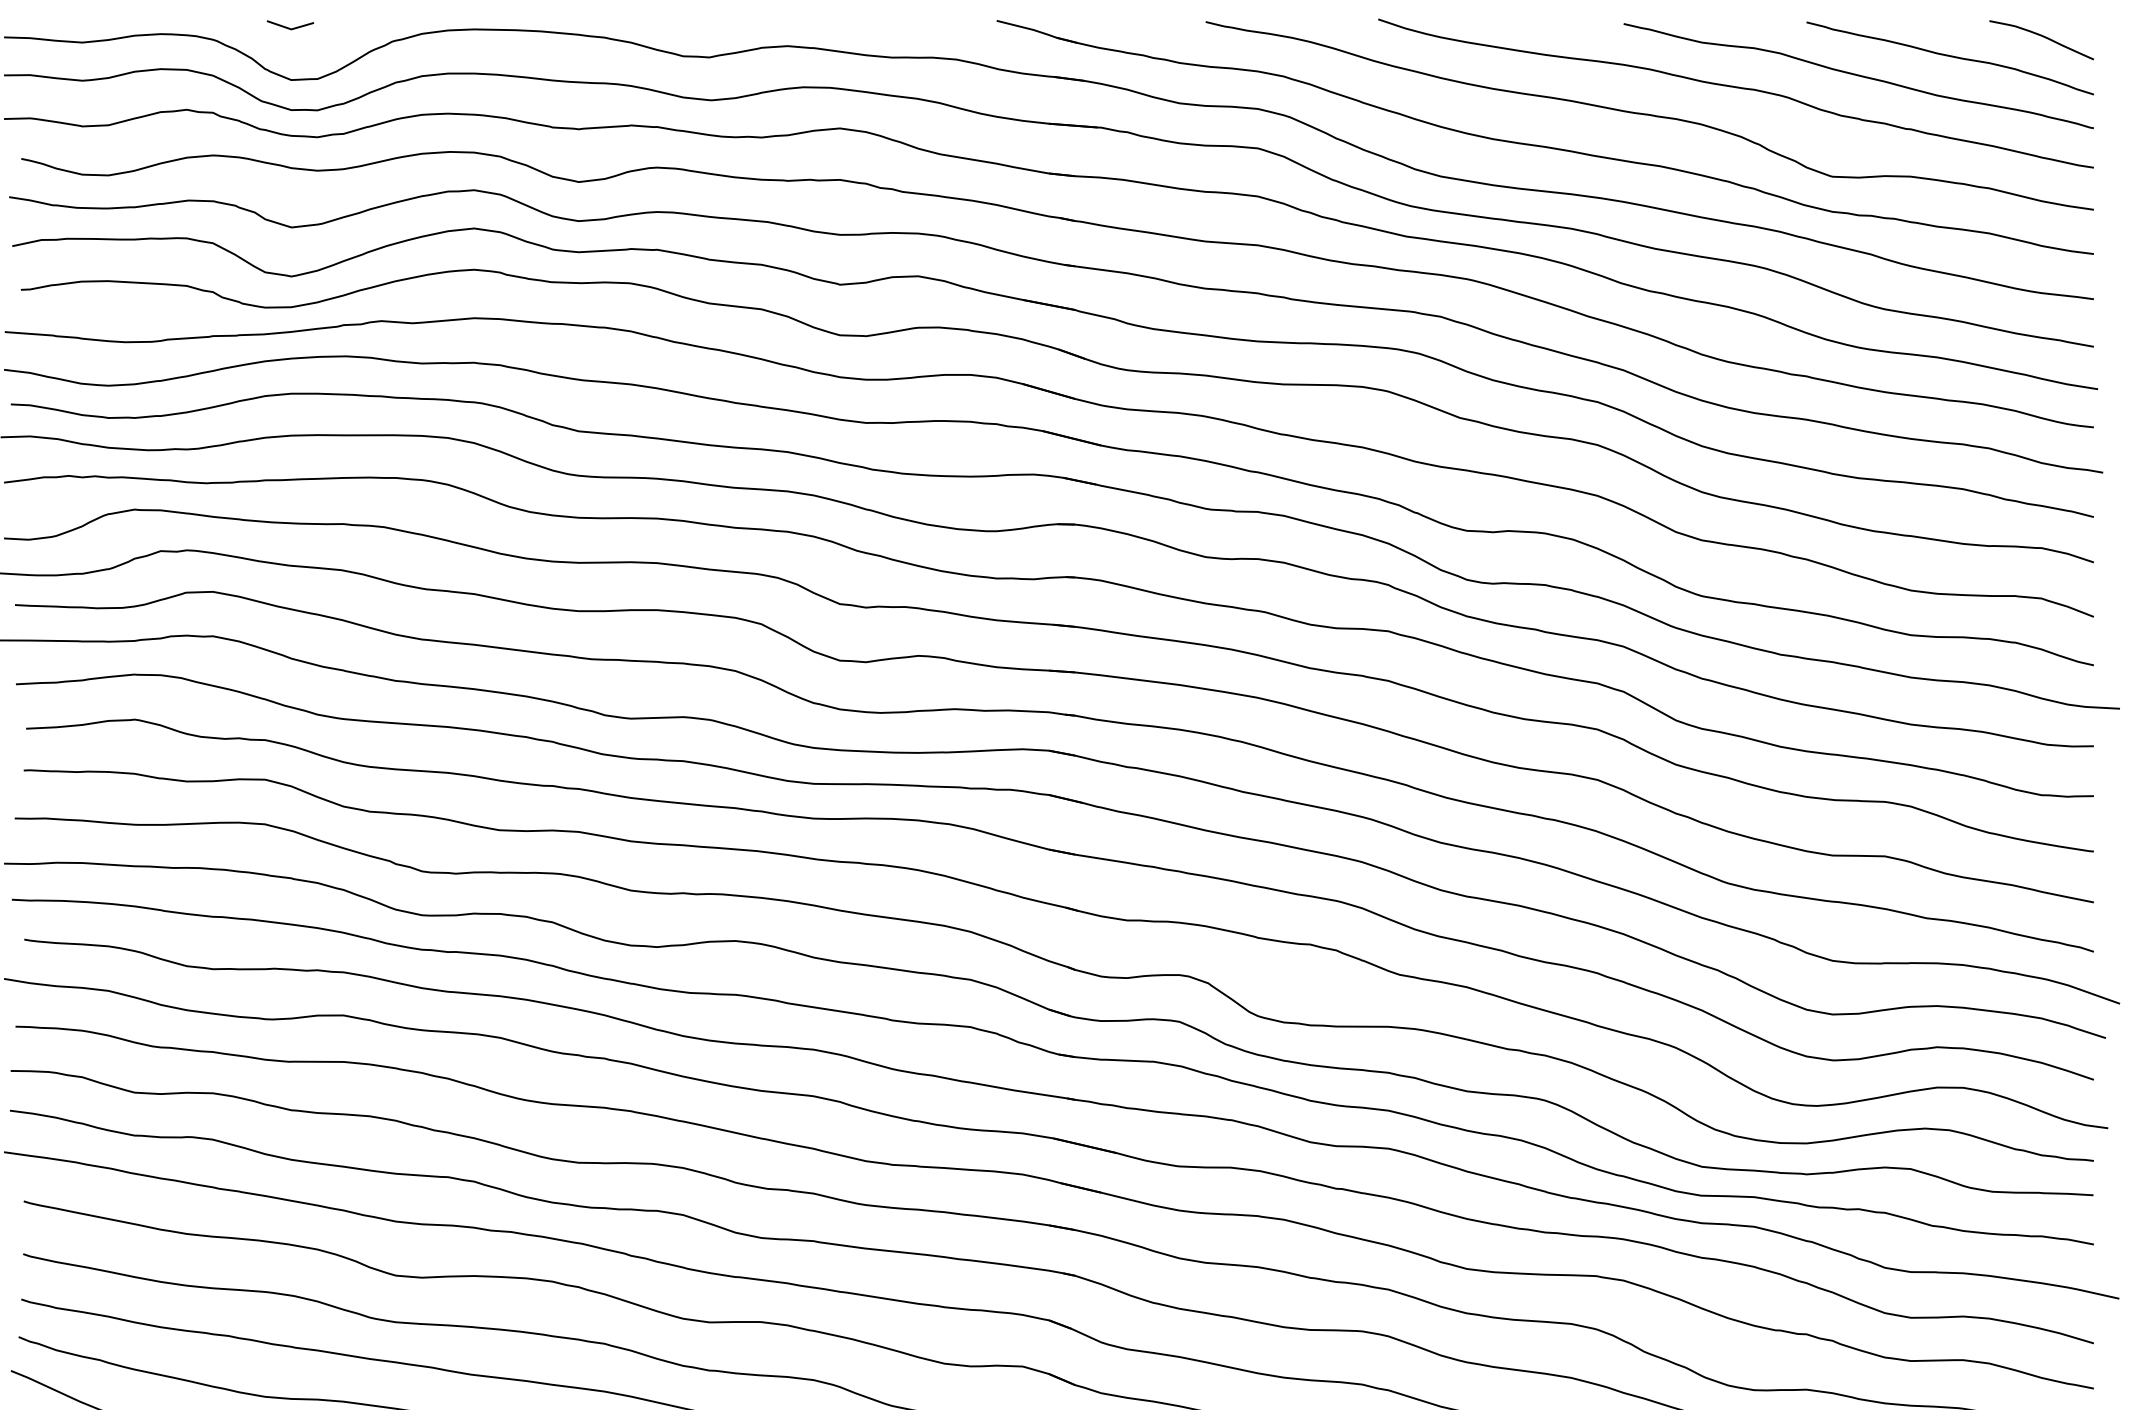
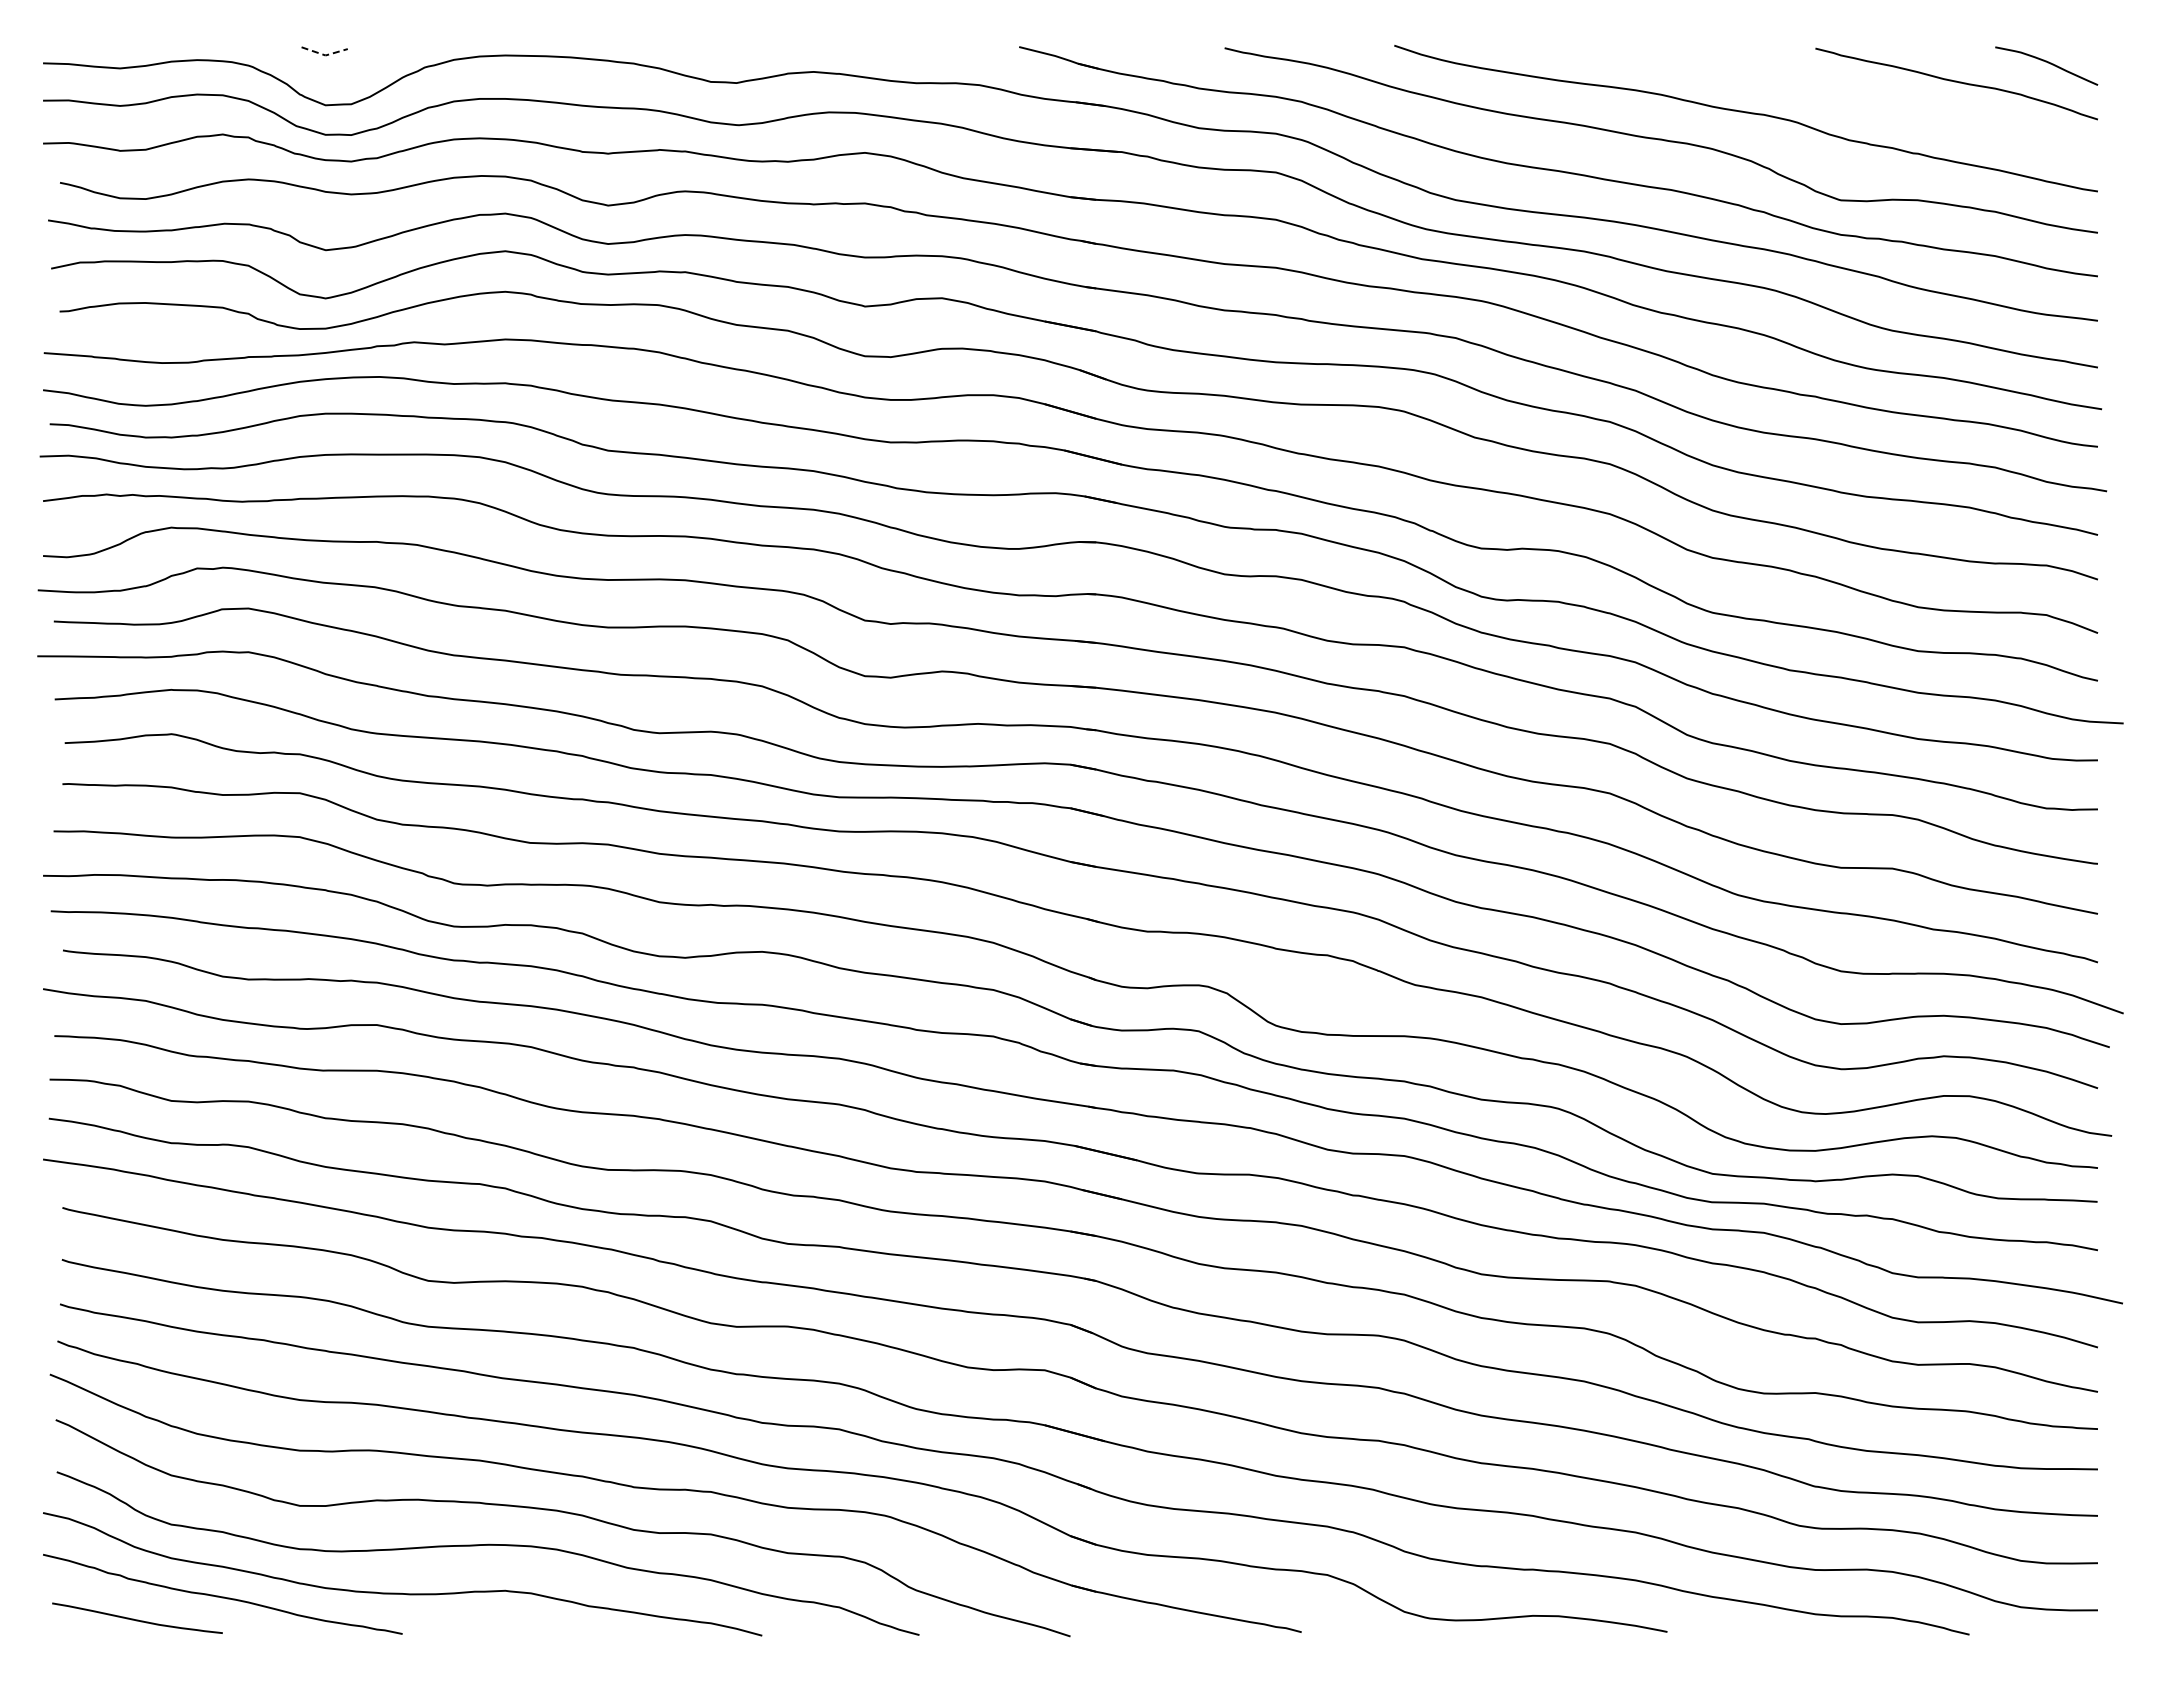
line: (291, 29) -> (325, 55), solid -> dashed
curve: (1858, 76) -> (1866, 101), removed

